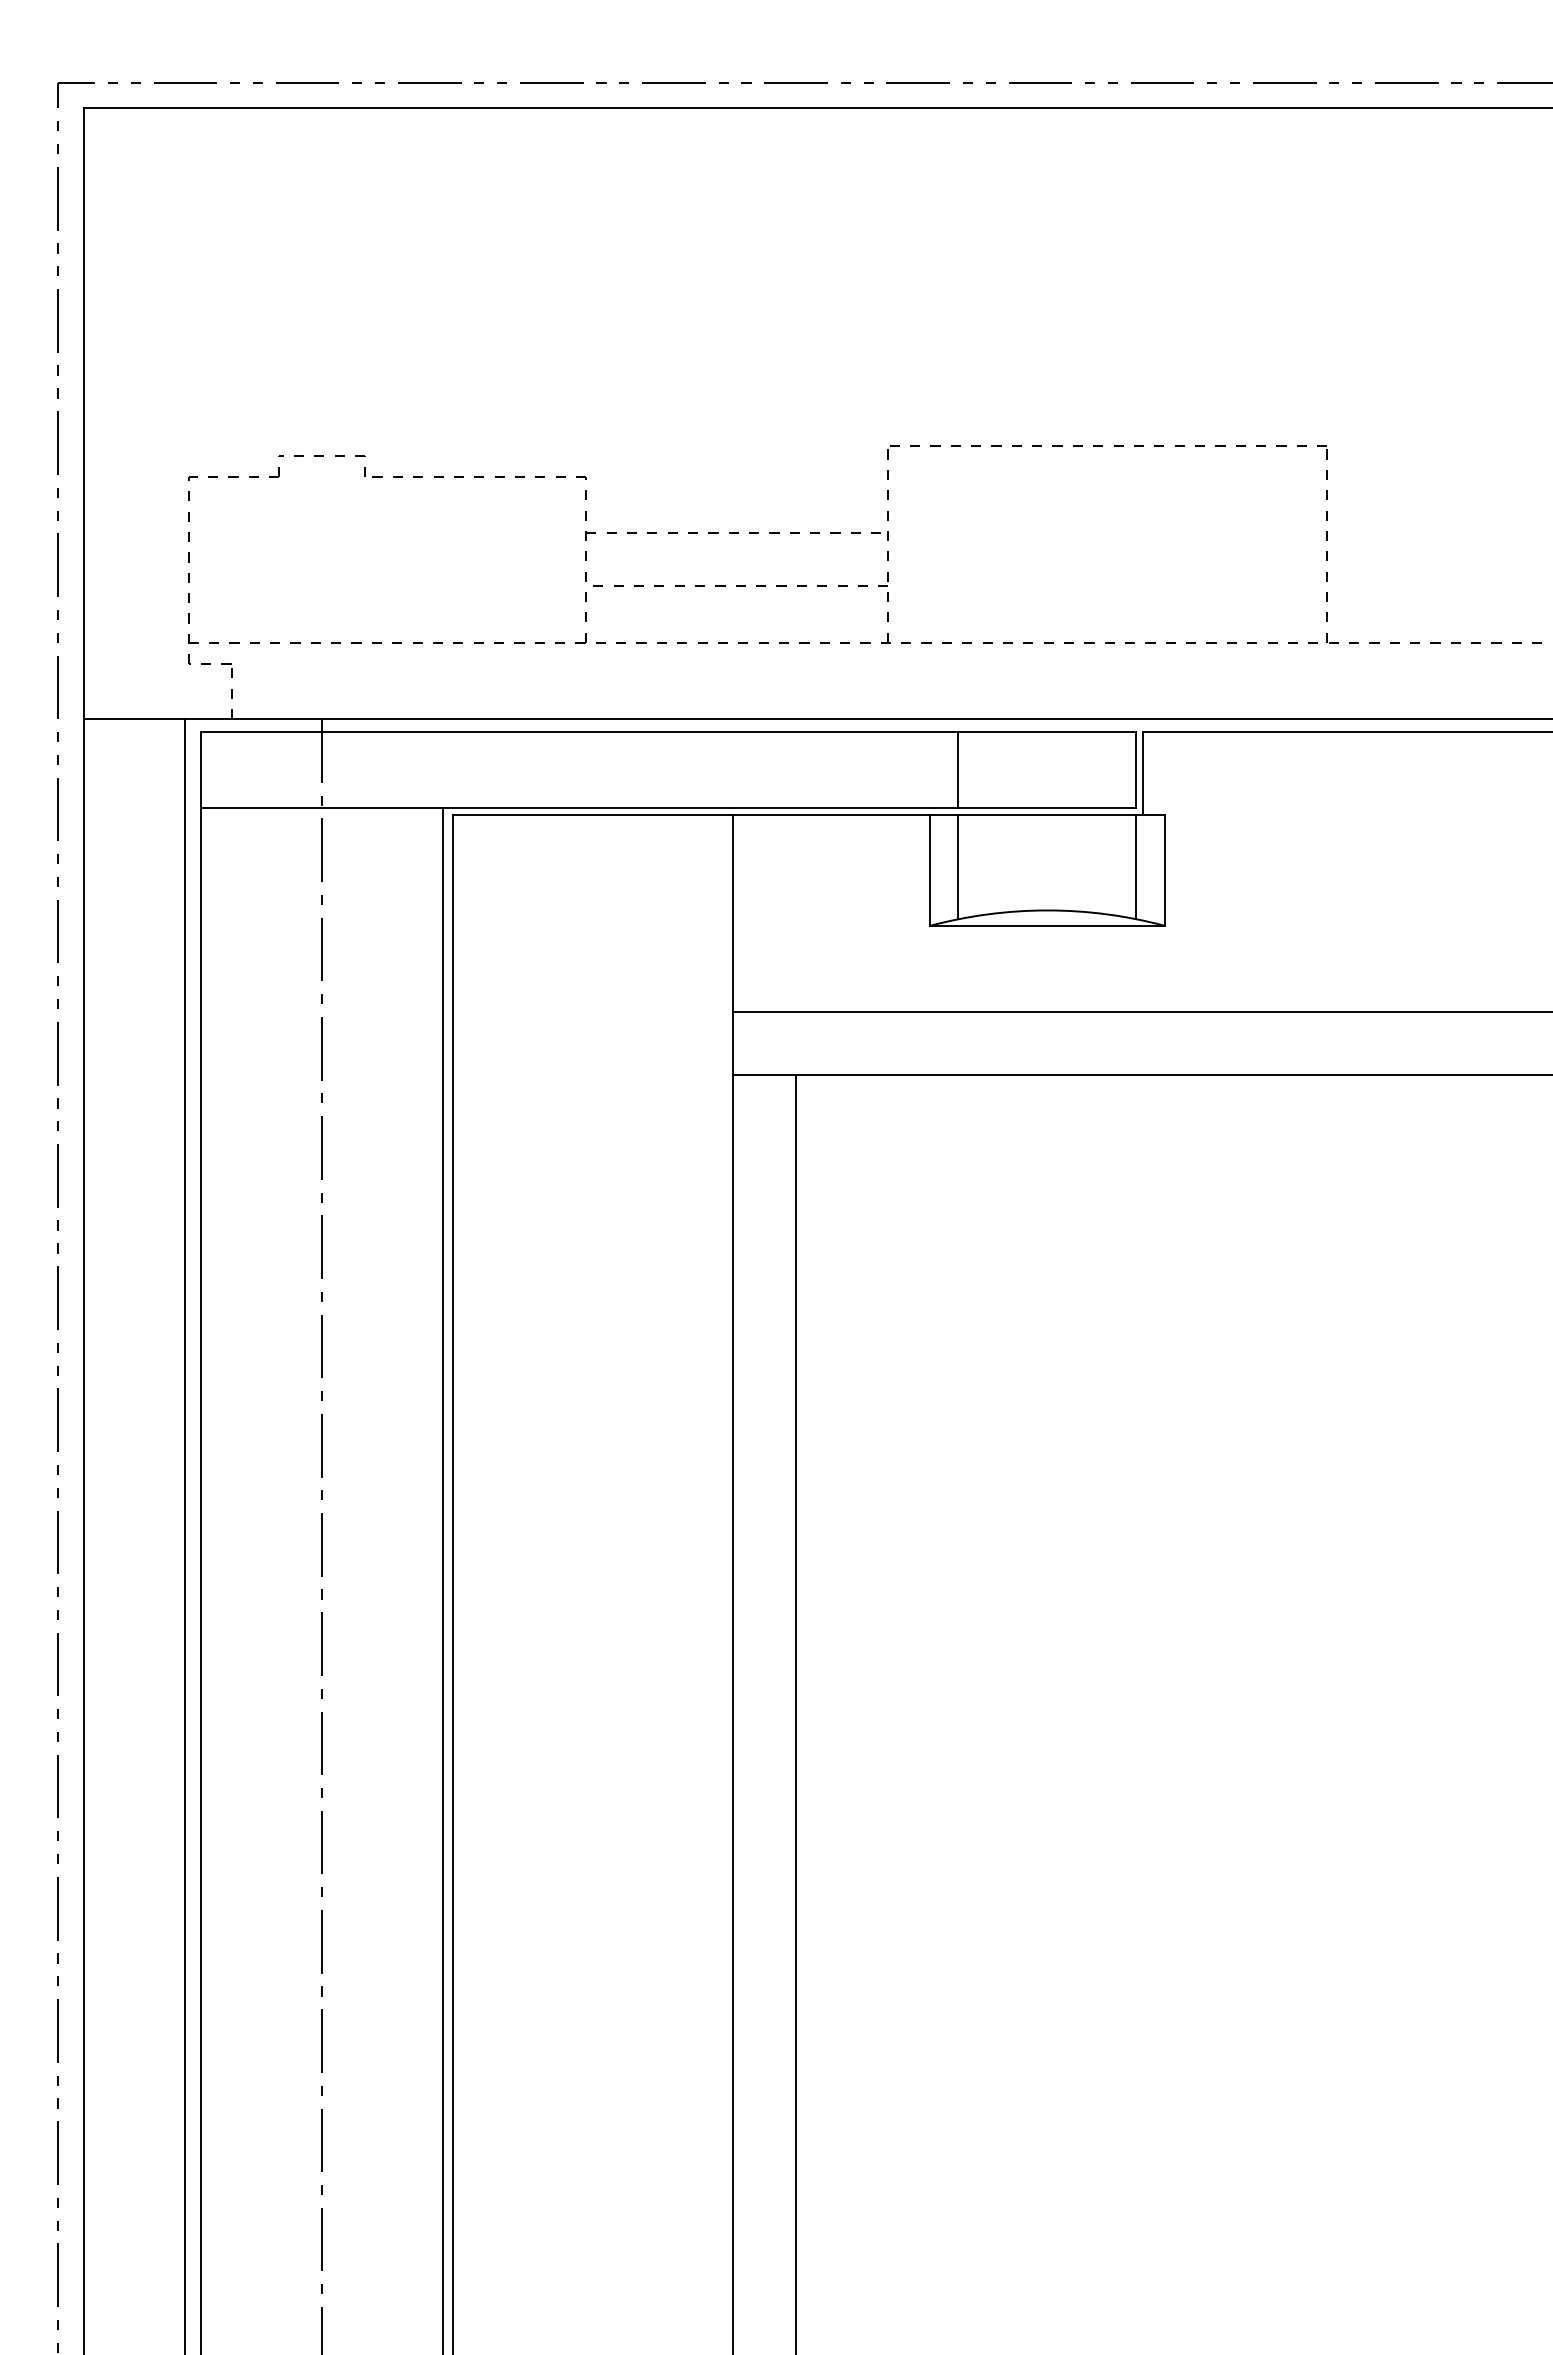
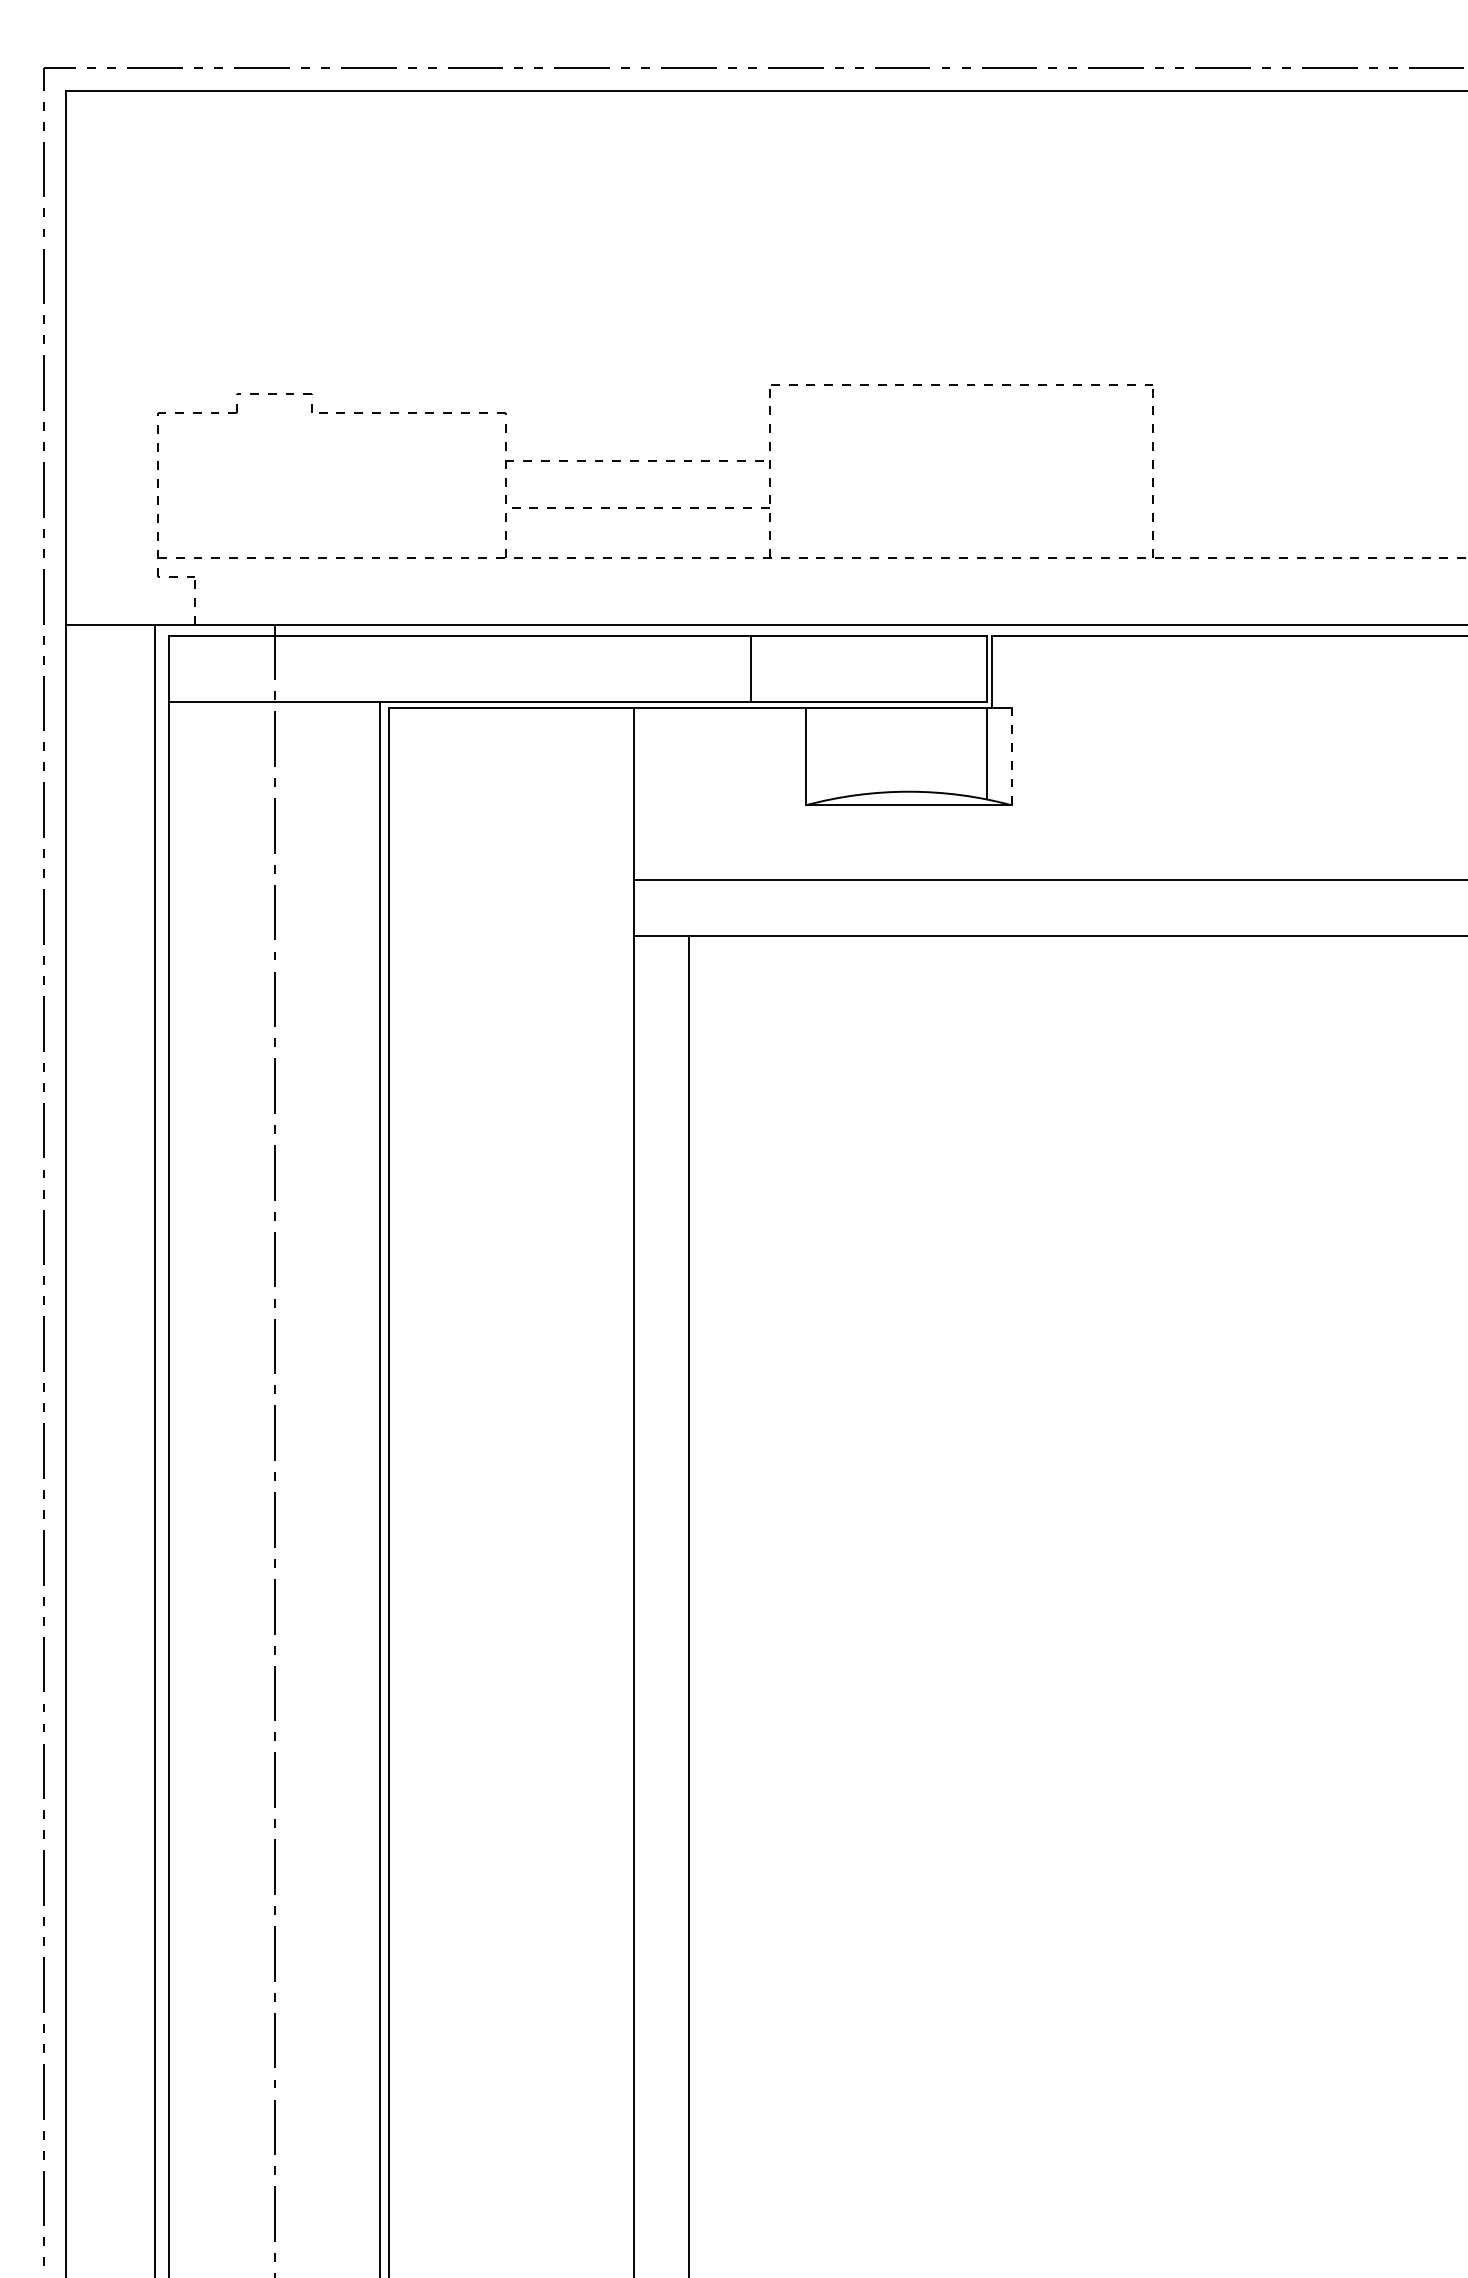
line: (957, 769) -> (750, 668), moved
line: (957, 866) -> (830, 753), removed
line: (1164, 870) -> (1011, 756), solid -> dashed

